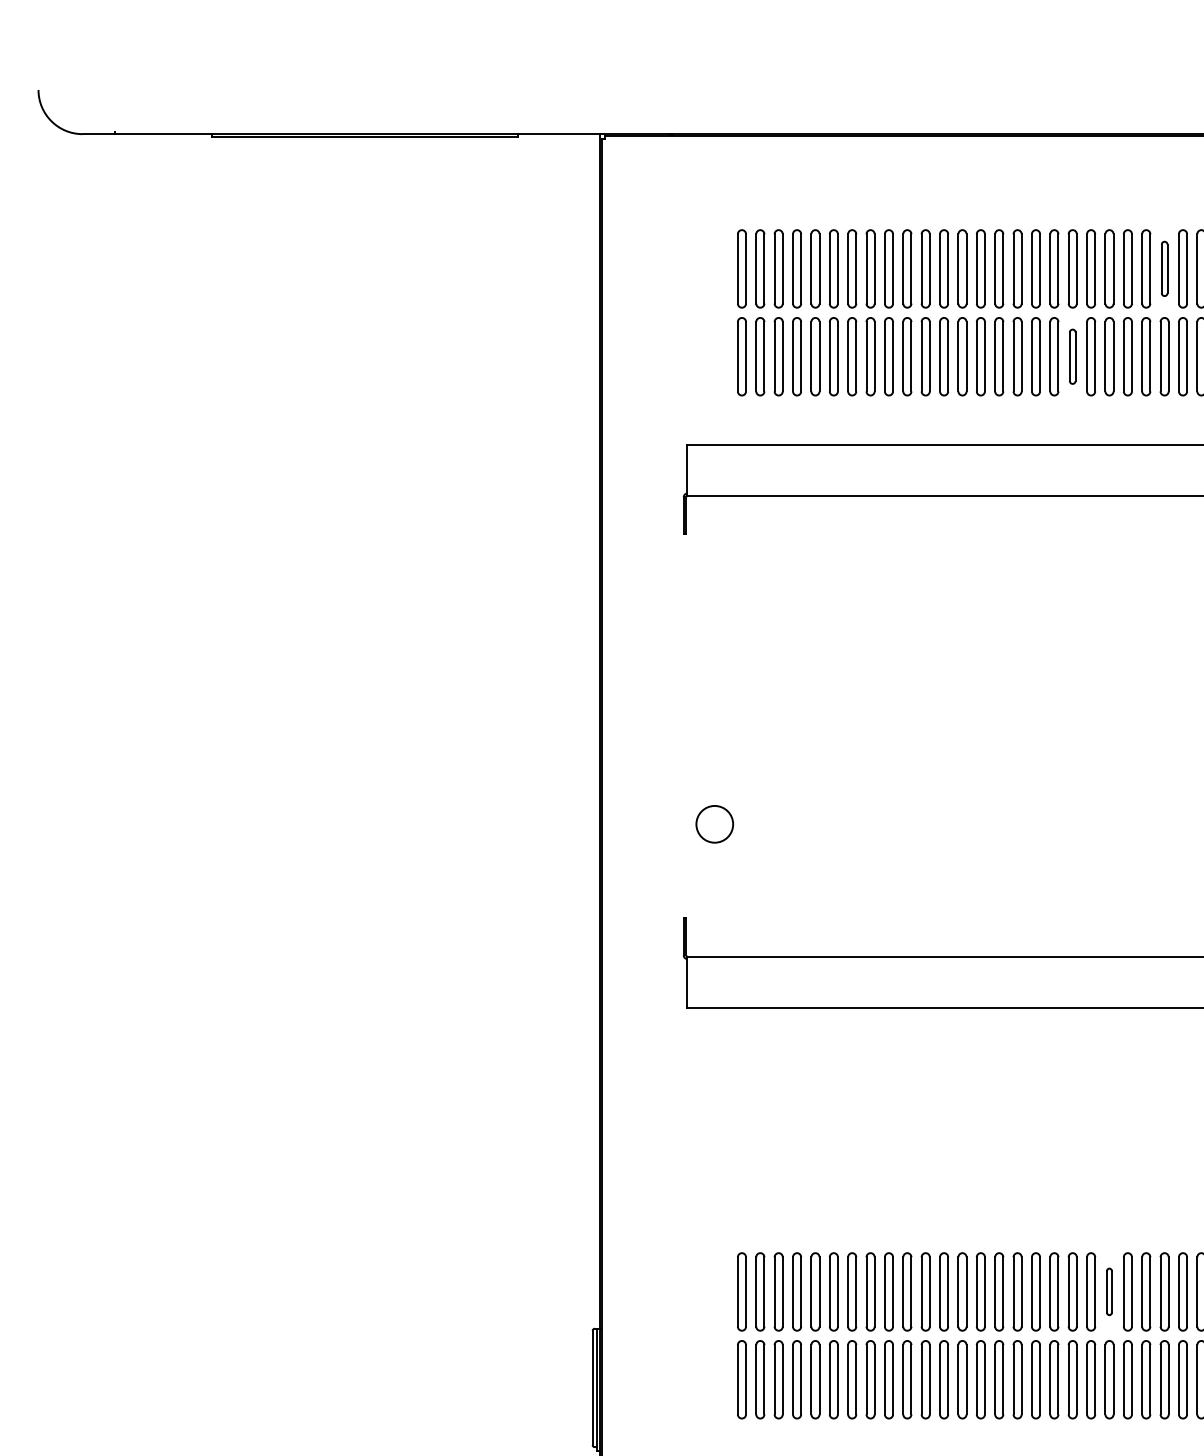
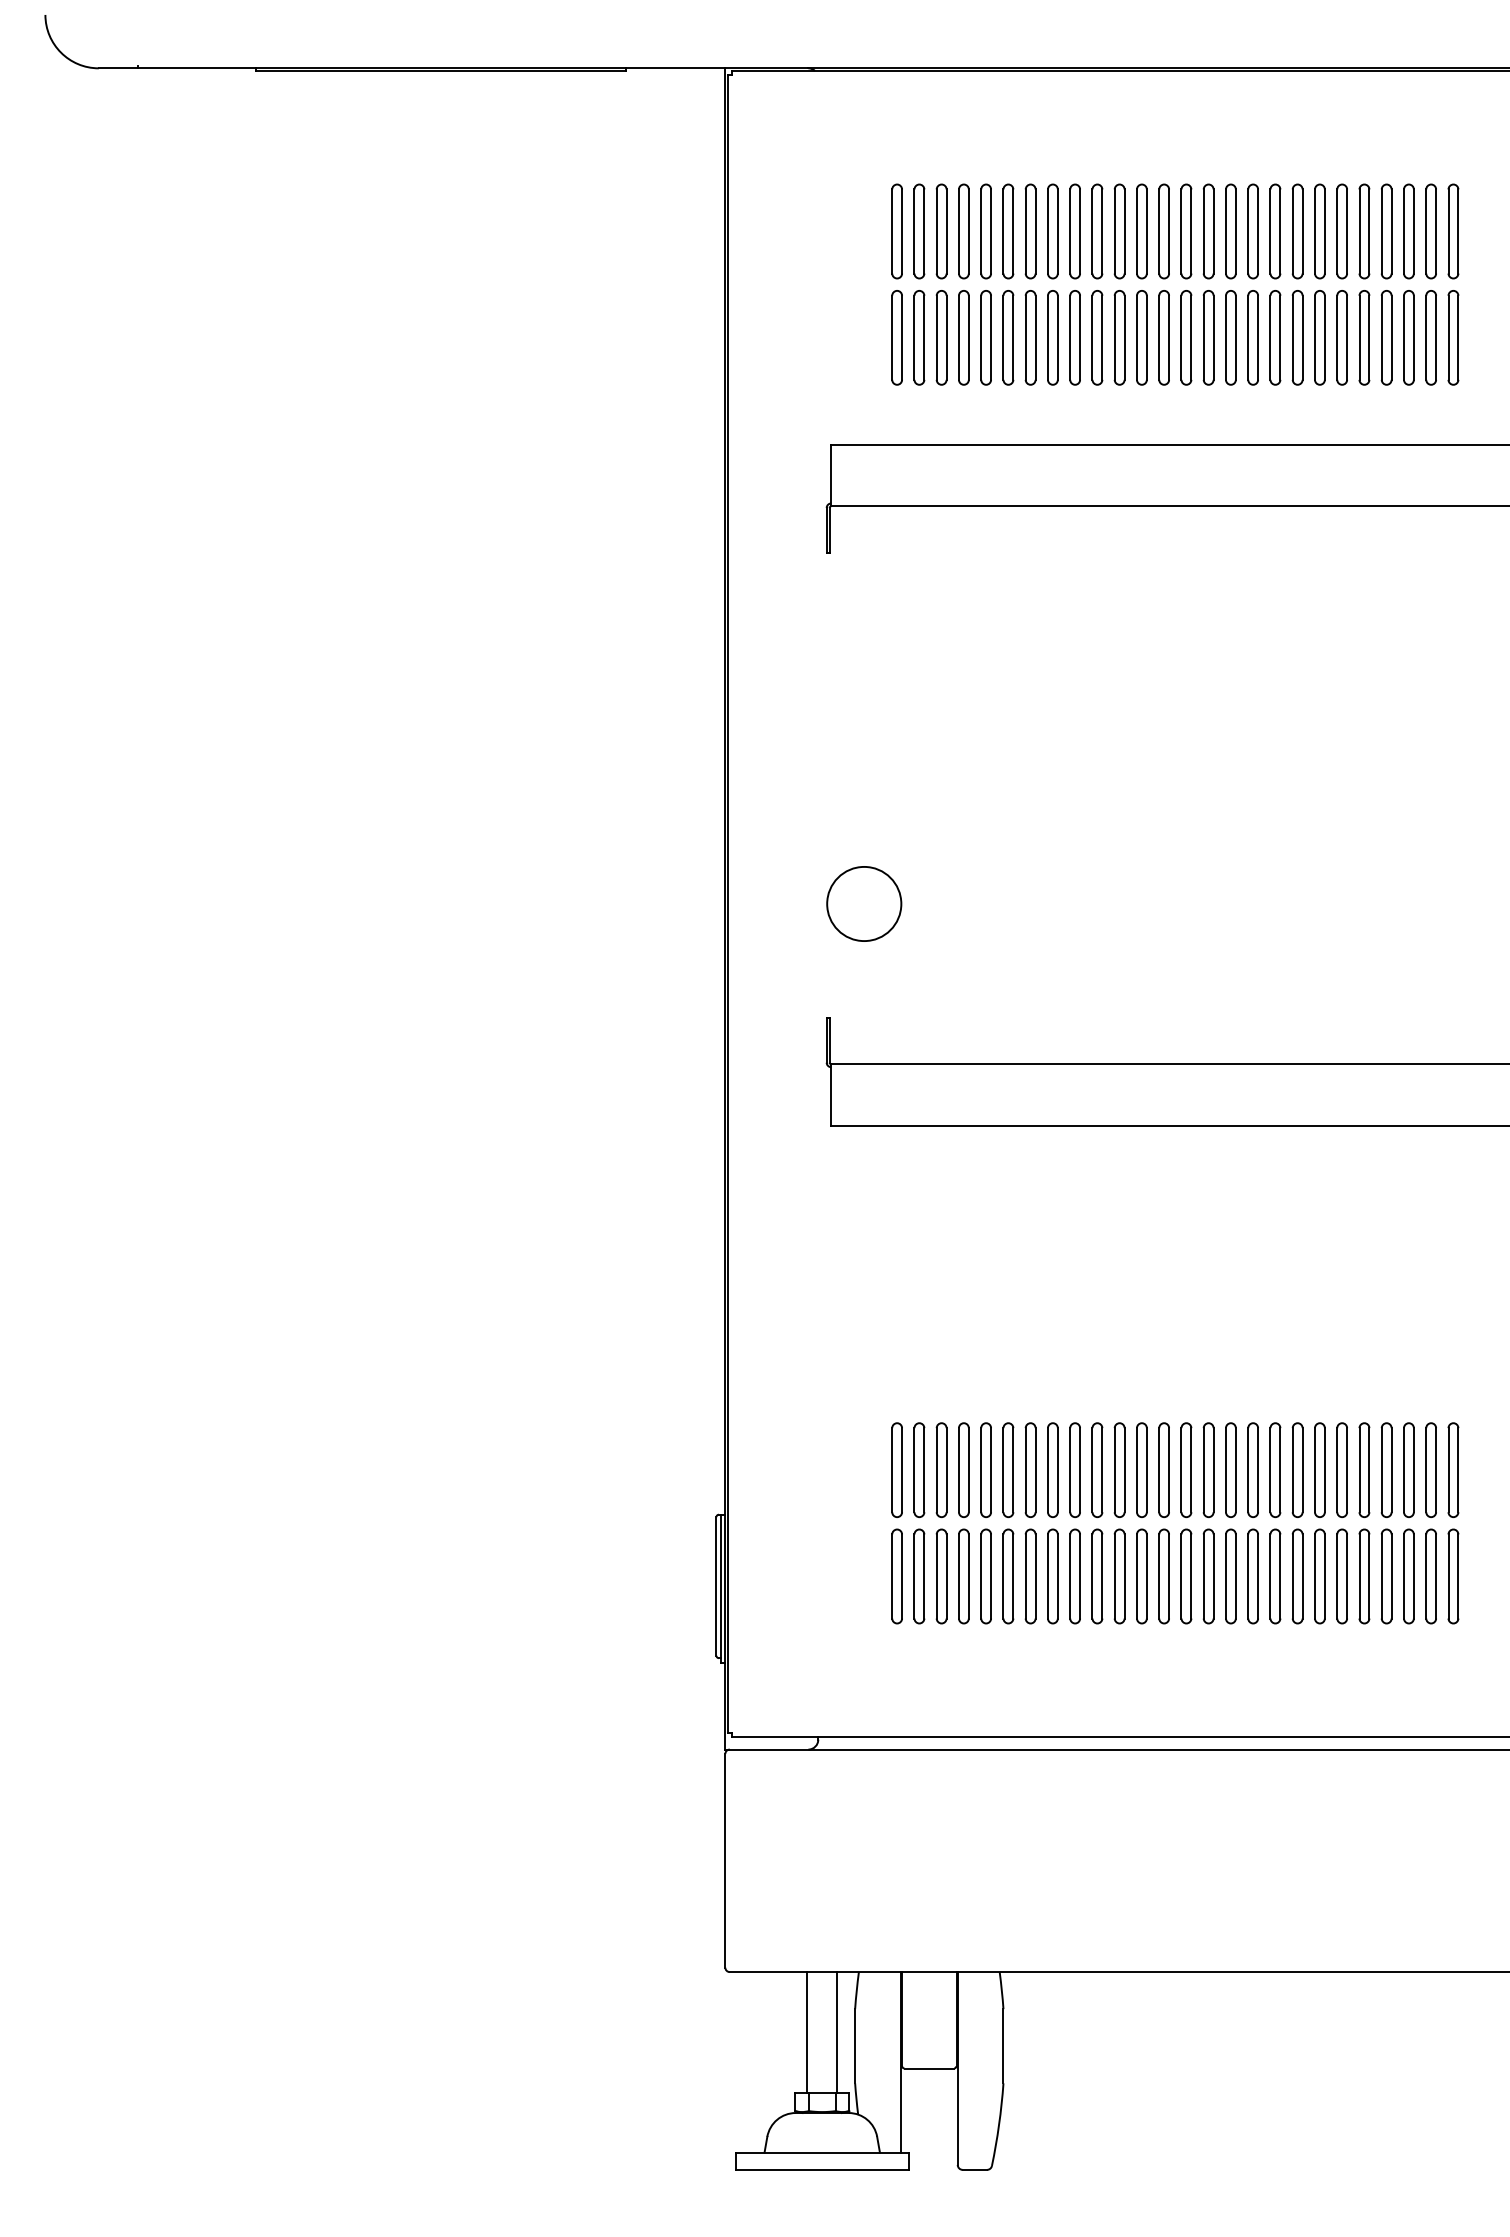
part: (1164, 268) -> (1408, 231), size x1.43
part: (1072, 356) -> (1297, 337), size x1.43
circle: (714, 823) -> (864, 903), size x1.67
part: (1108, 1291) -> (1341, 1469), size x1.67

